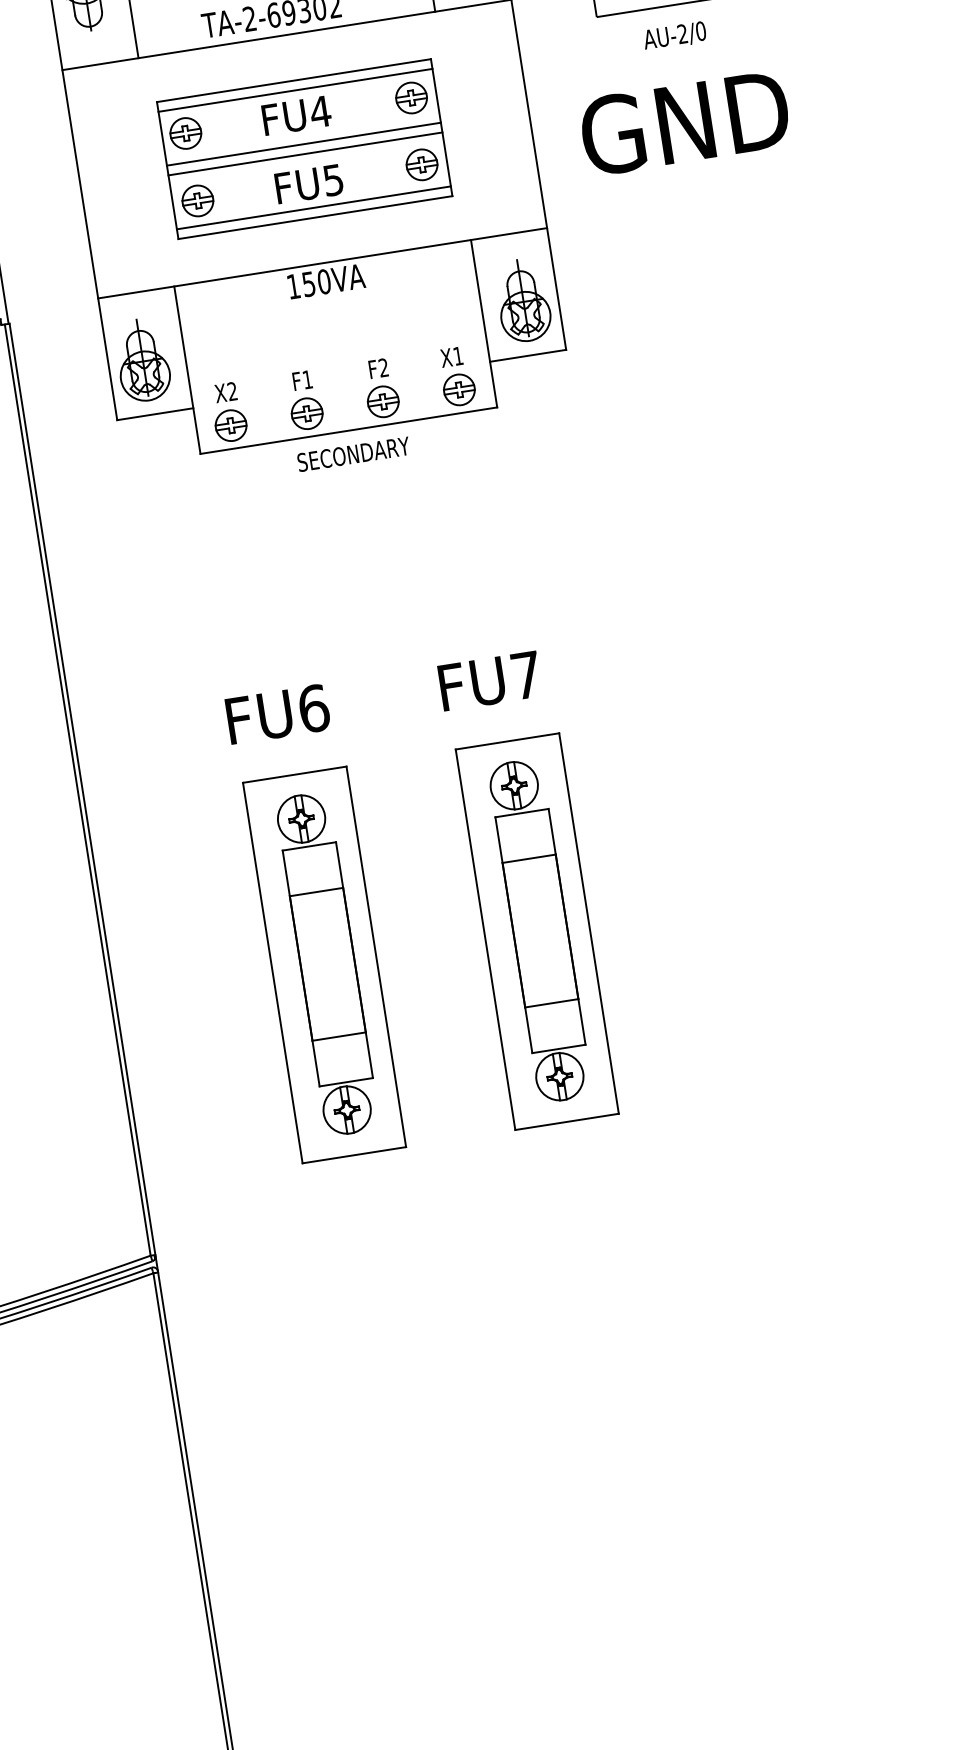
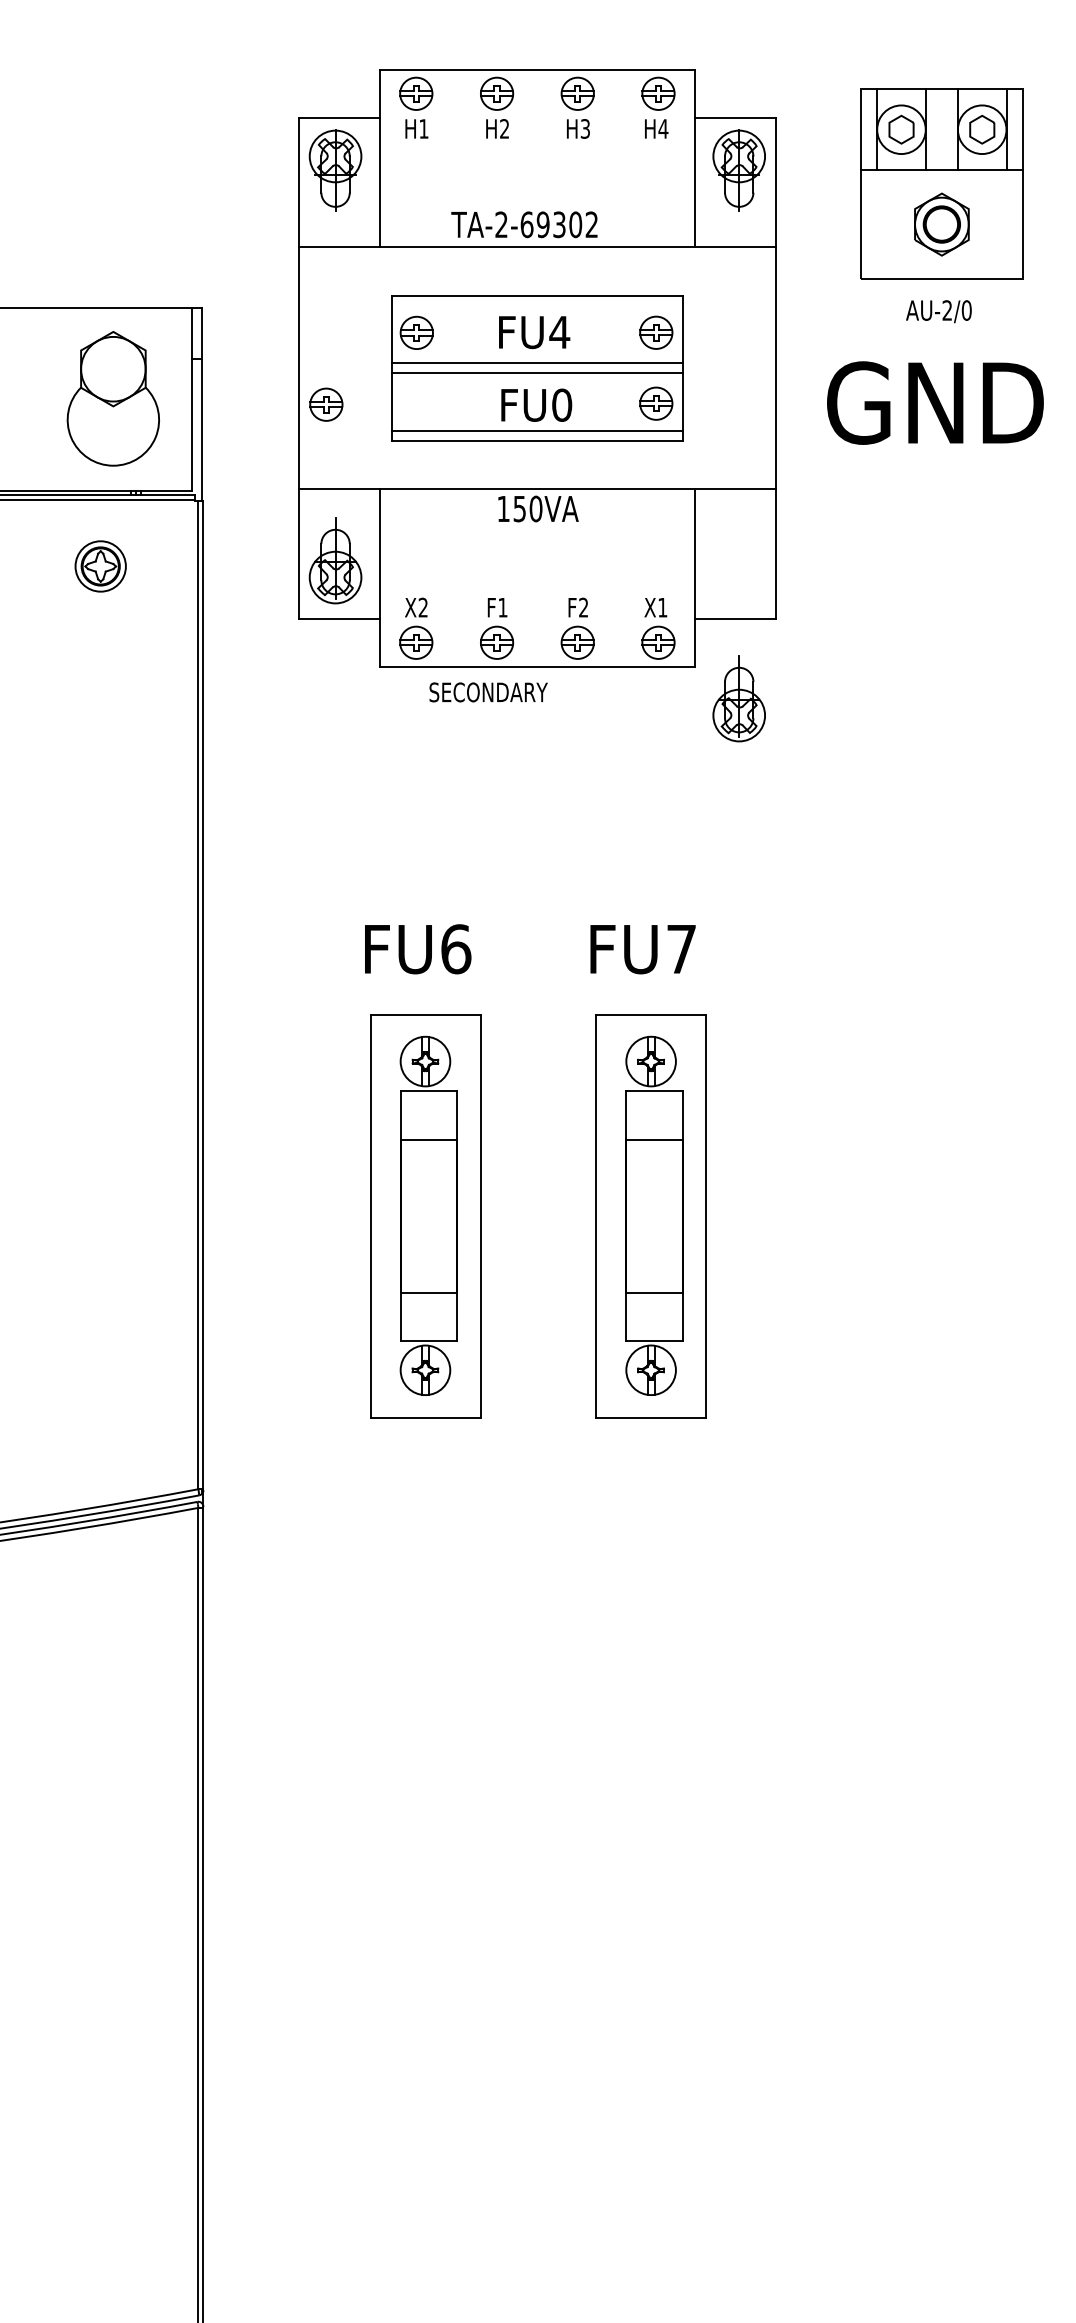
line: (295, 90) -> (537, 306), removed
text: (333, 179) -> (562, 404), FU5 -> FU0
part: (198, 200) -> (326, 404), moved
part: (522, 300) -> (738, 698), moved
text: (353, 454) -> (488, 692), moved

